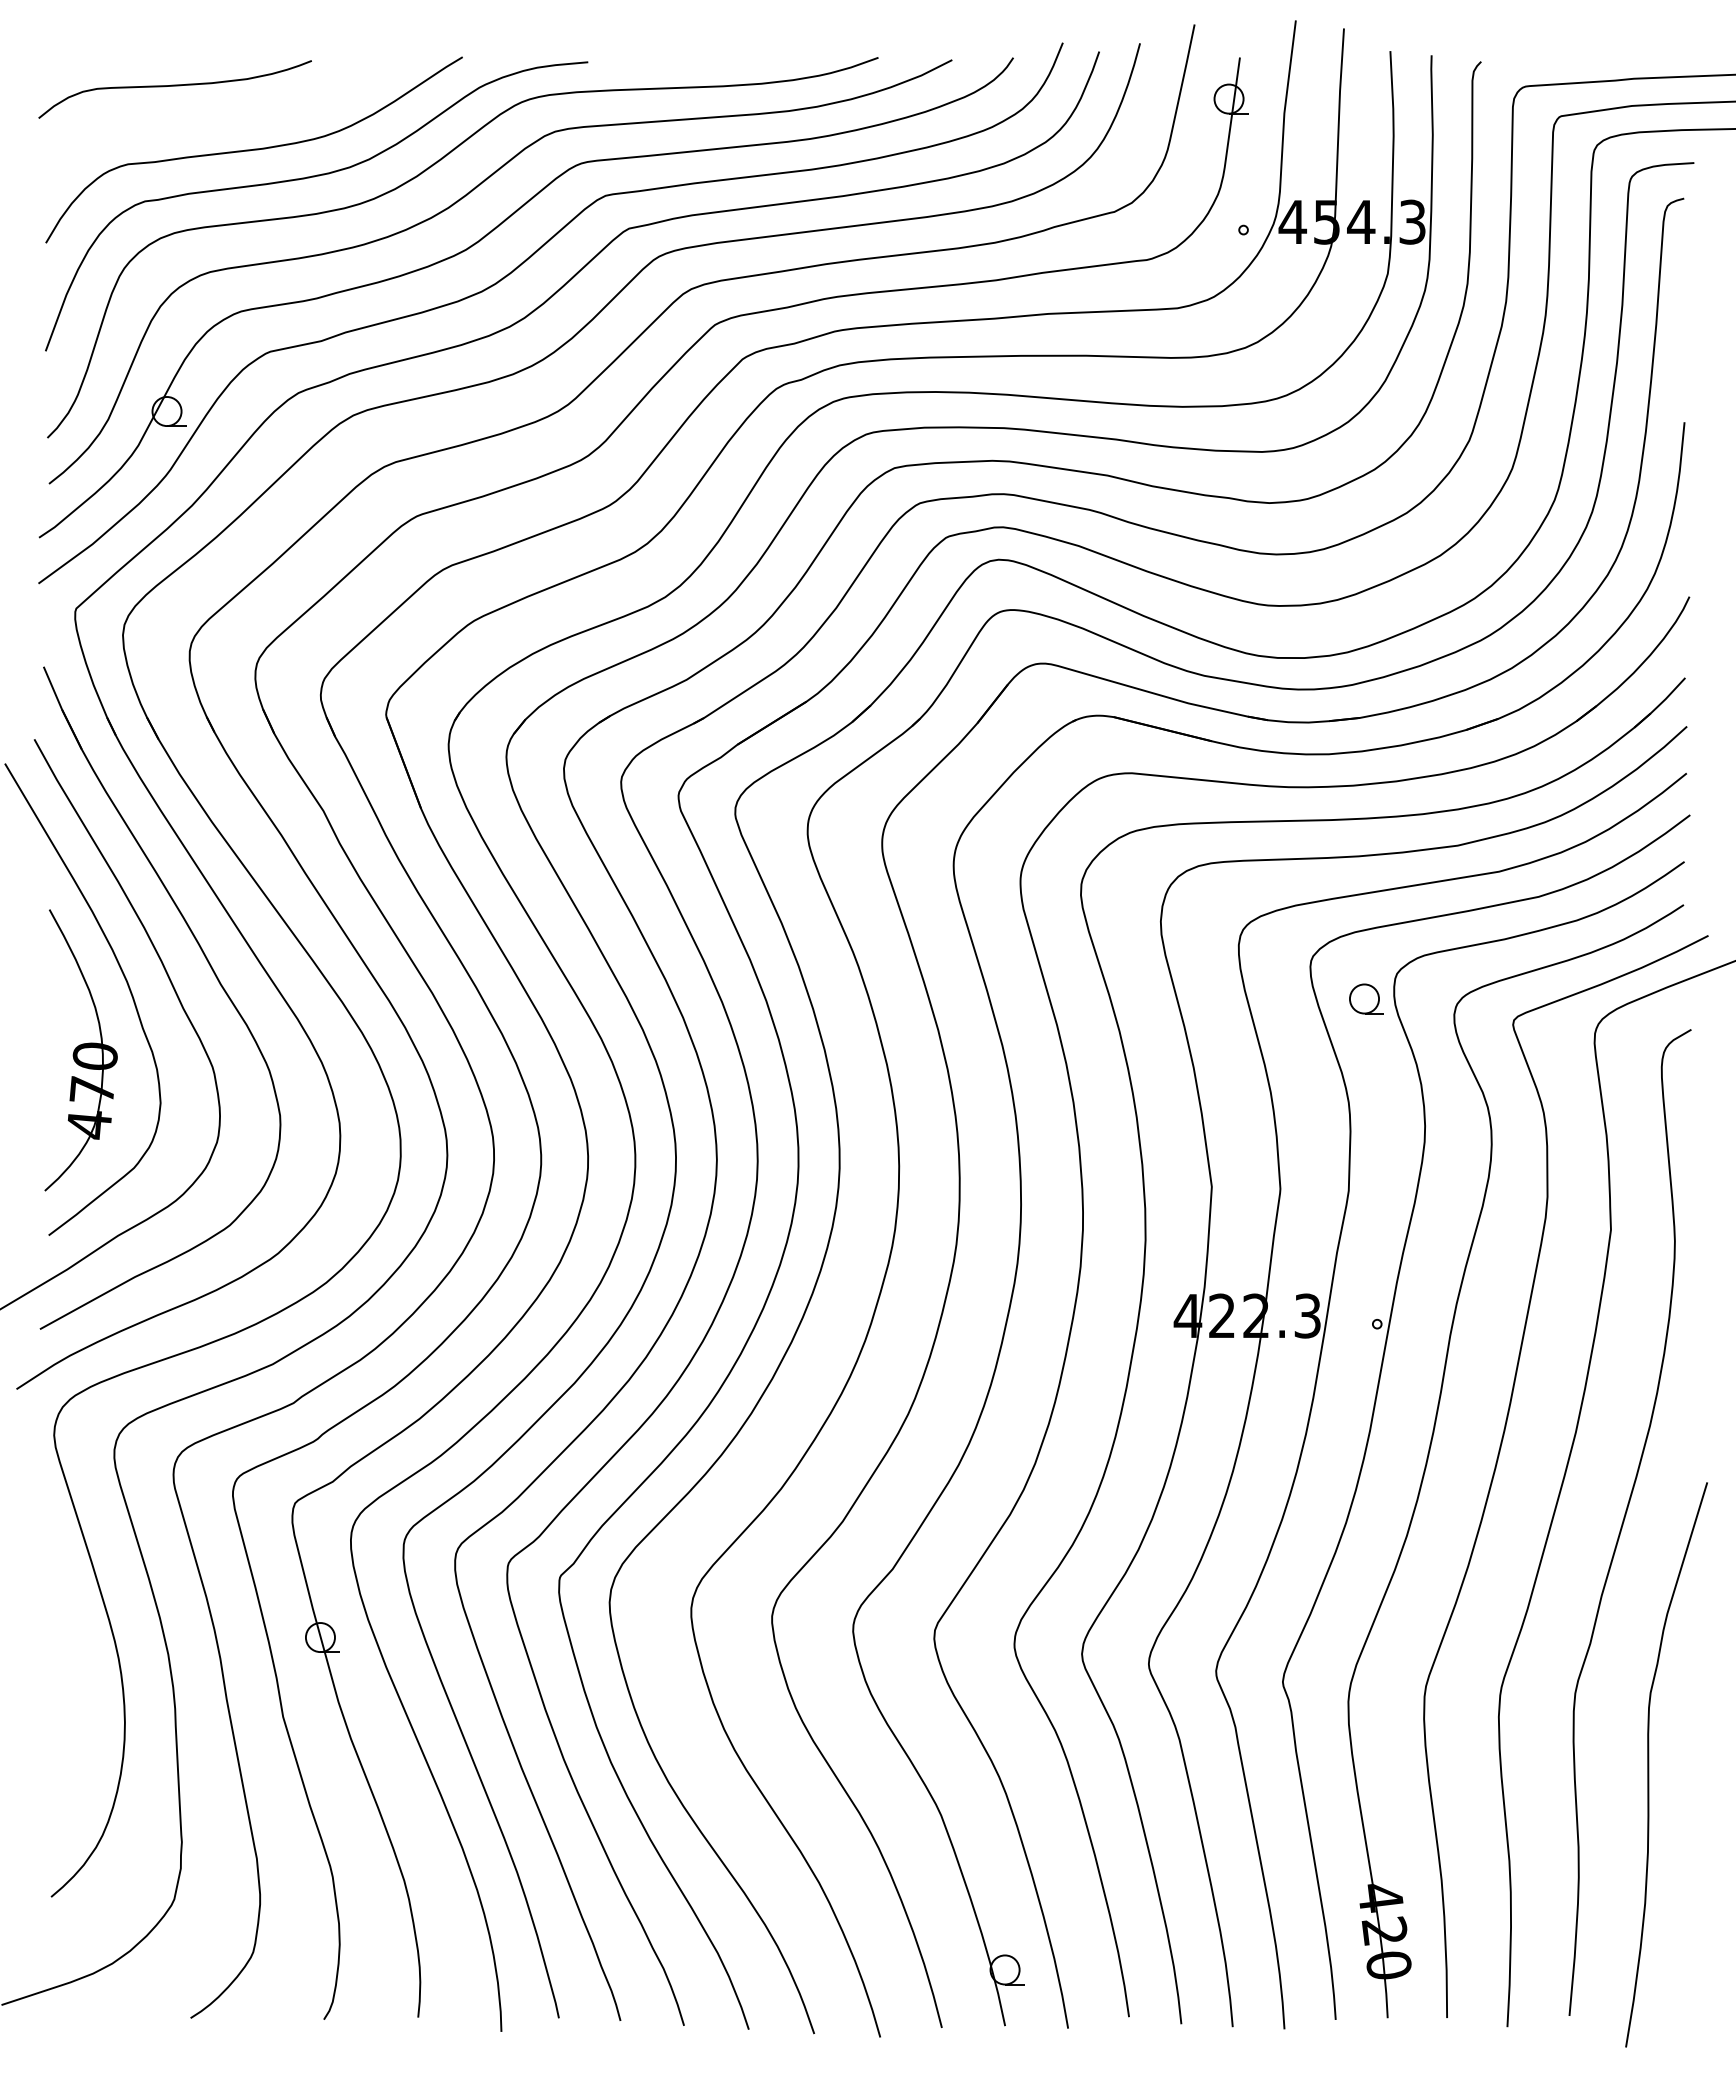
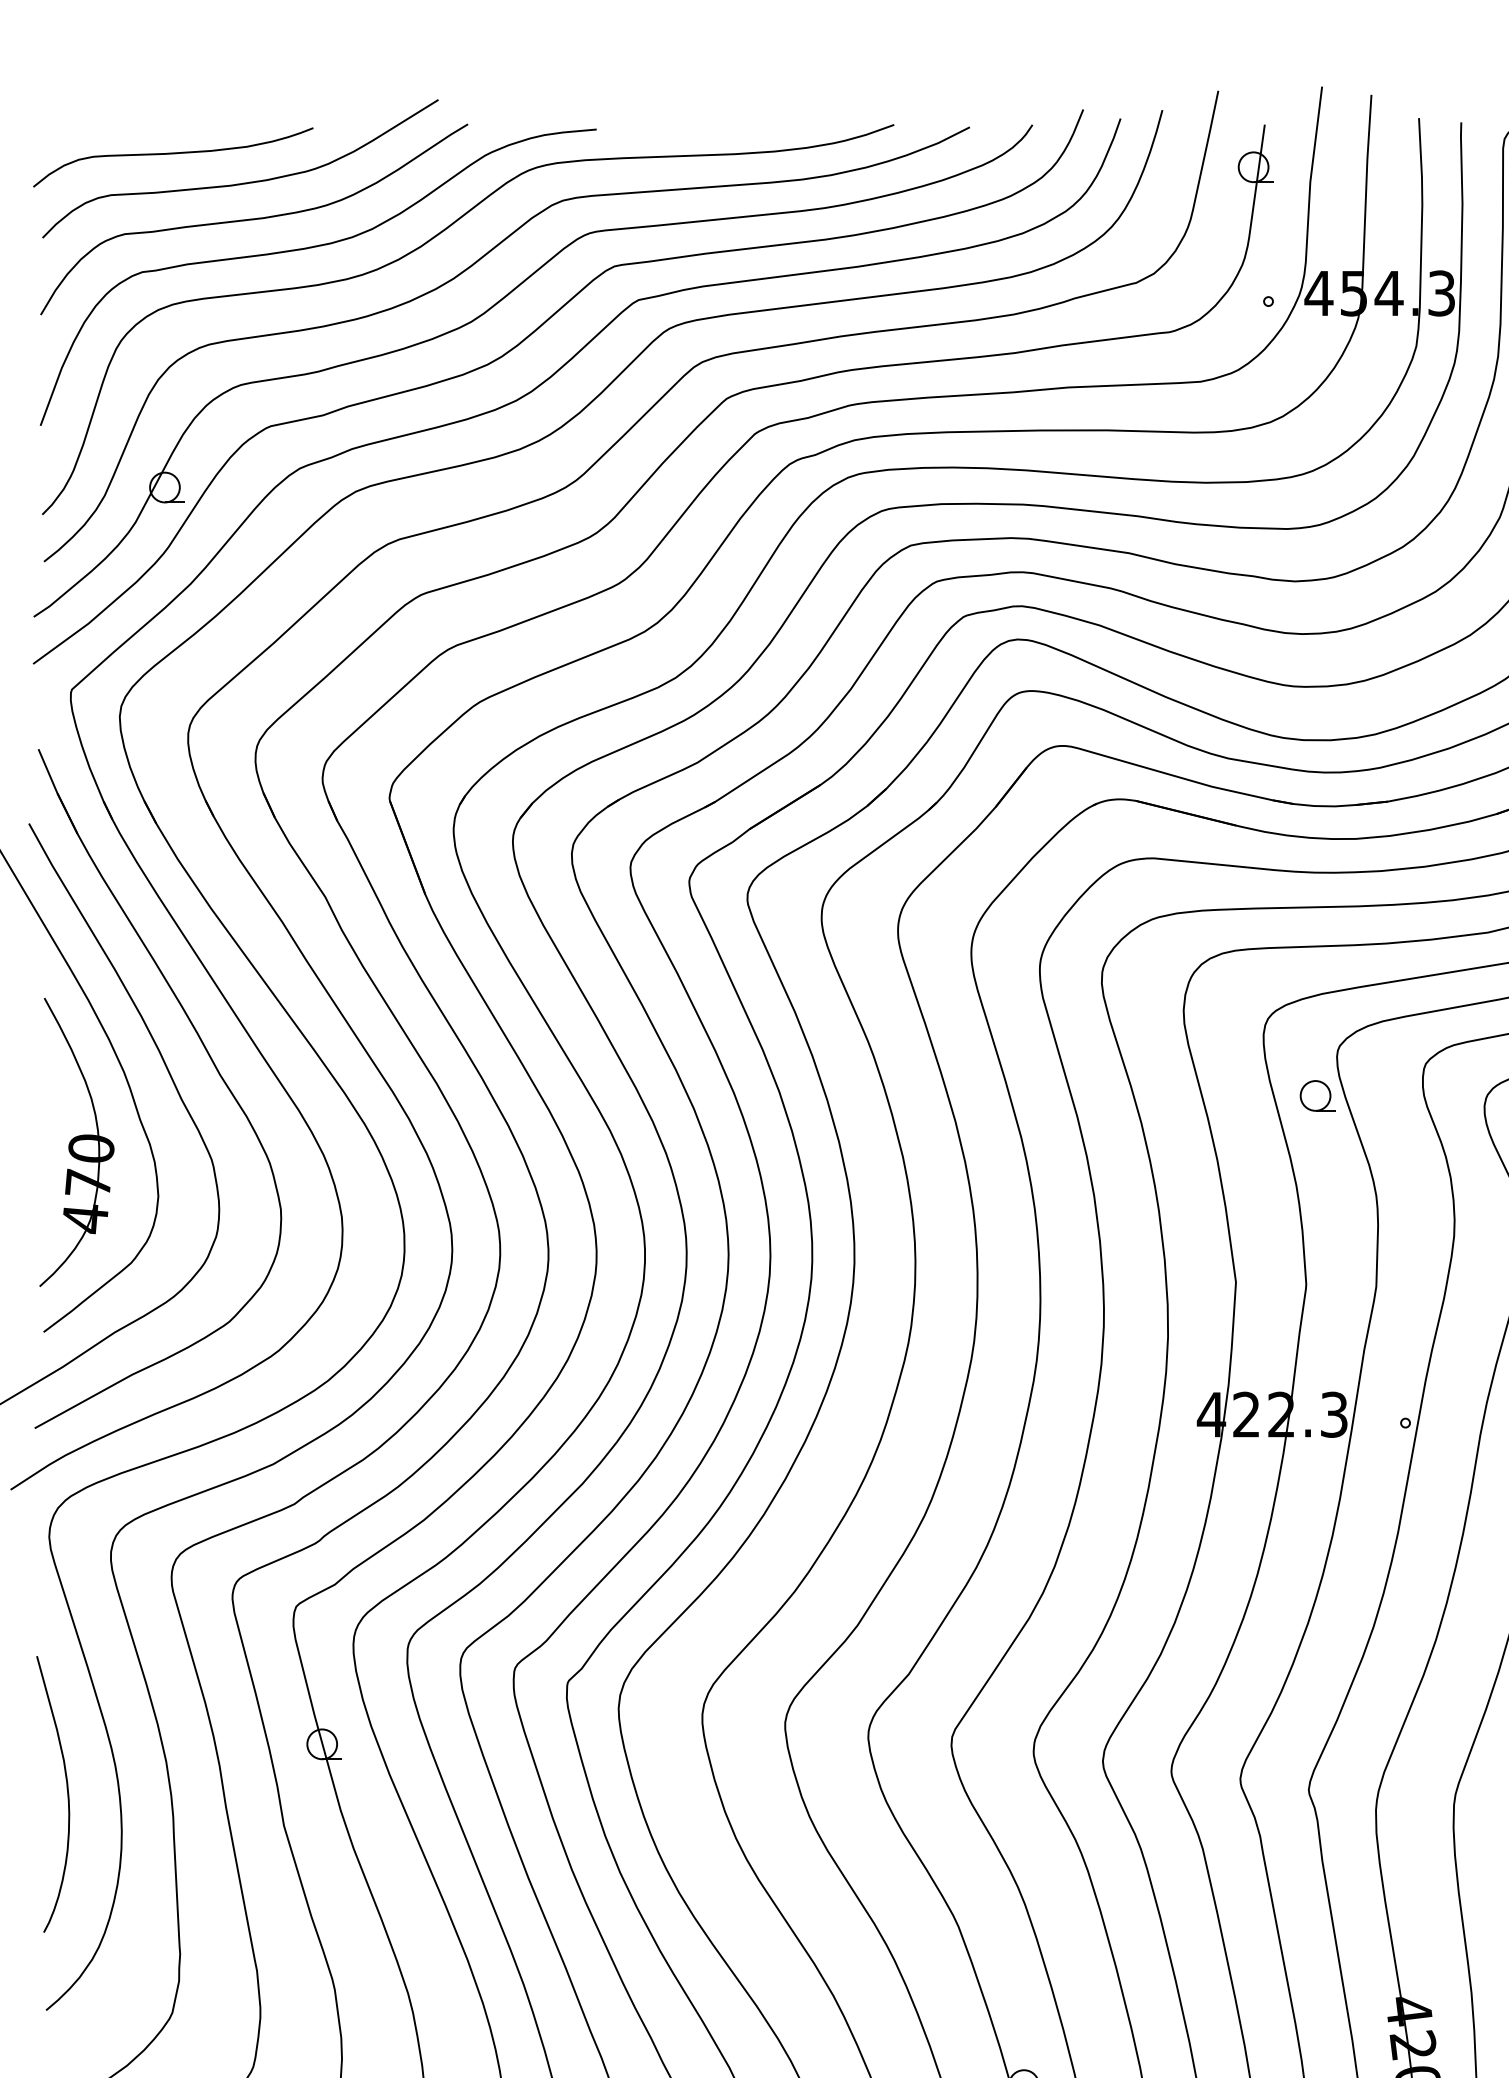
curve: (240, 114) -> (240, 183), added
part: (1366, 998) -> (1317, 1095), moved
curve: (71, 1686) -> (67, 1794), added

